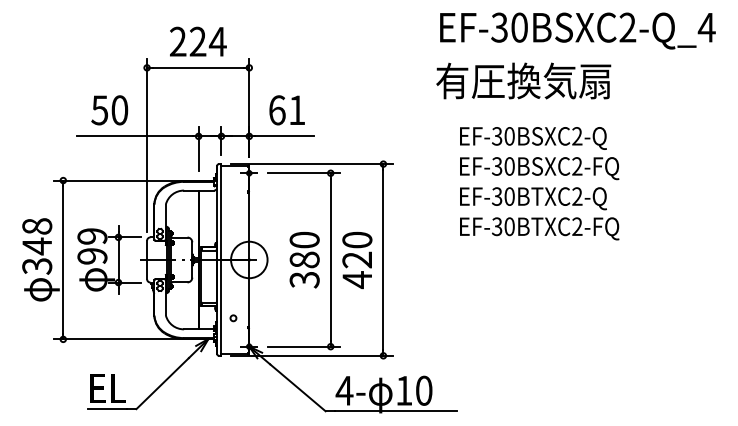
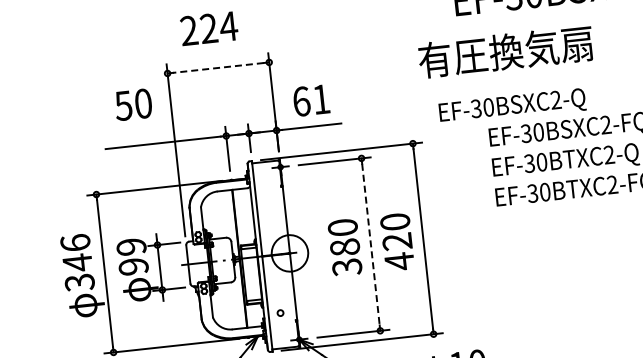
text: (198, 41) -> (209, 28), moved
line: (198, 67) -> (218, 67), solid -> dashed
text: (523, 80) -> (505, 51), moved
text: (109, 110) -> (133, 104), moved
text: (533, 138) -> (512, 107), moved
text: (37, 226) -> (75, 243), 348 -> 346
line: (330, 260) -> (370, 245), solid -> dashed

